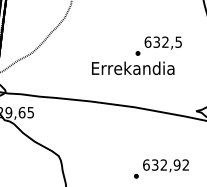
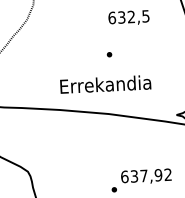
text: (162, 42) -> (128, 17), moved
text: (133, 67) -> (105, 83), moved
text: (163, 164) -> (143, 175), 632,92 -> 637,92

